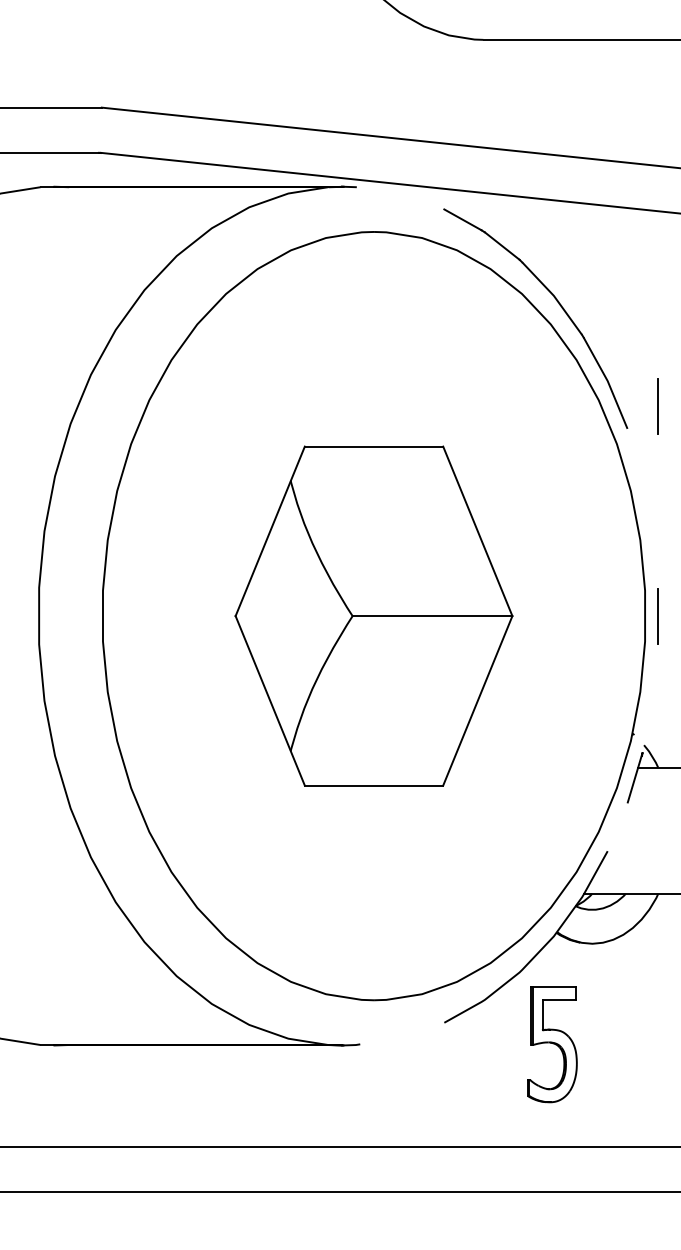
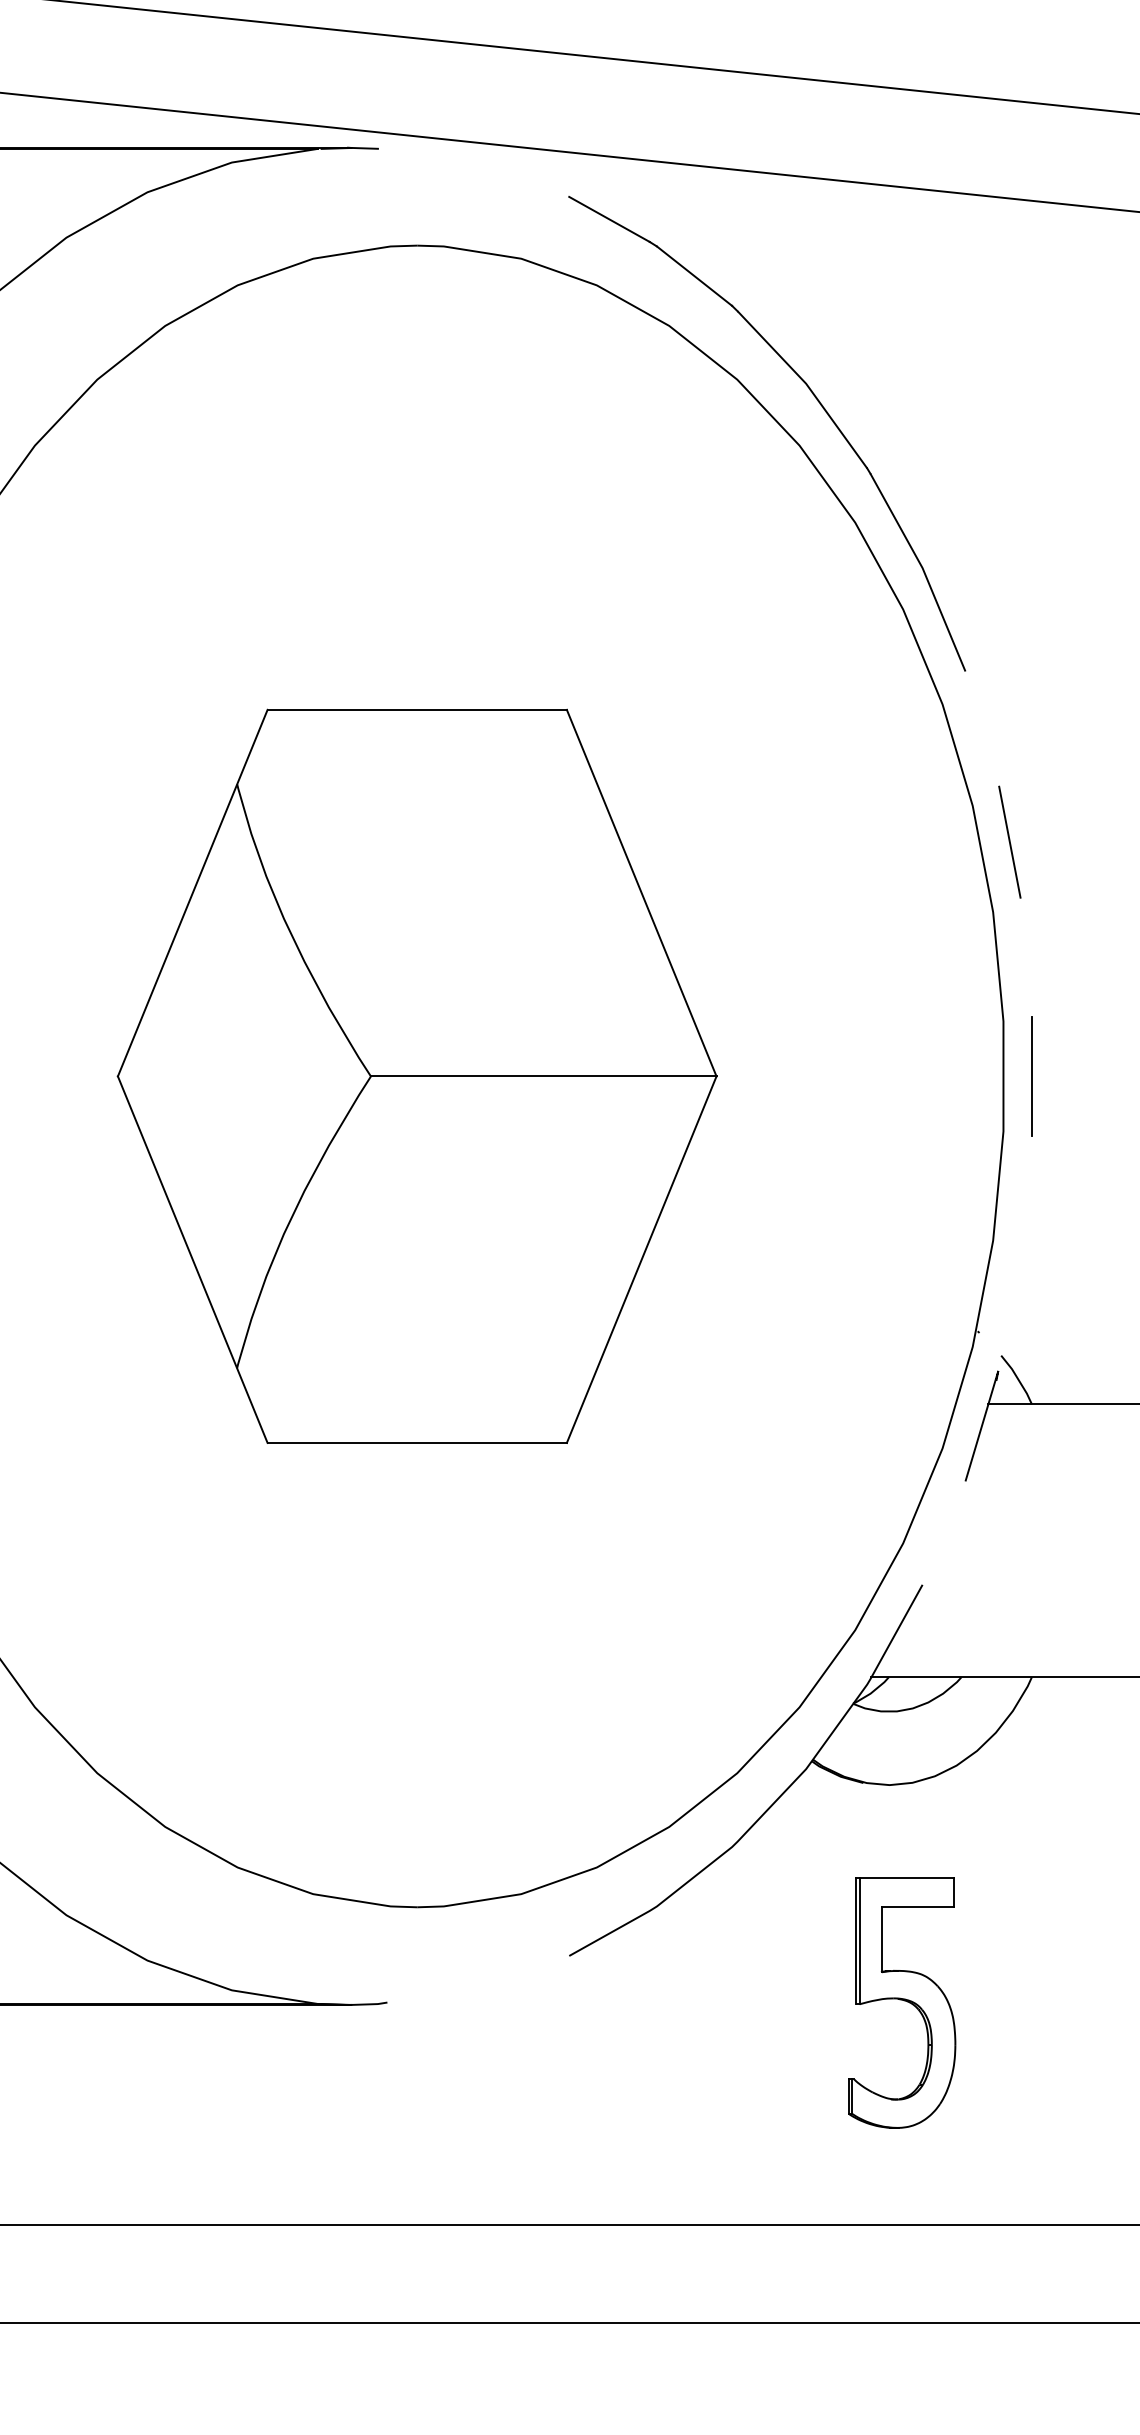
line: (657, 406) -> (1030, 623), removed
line: (647, 507) -> (1008, 841), added
part: (552, 1044) -> (902, 2002), moved

